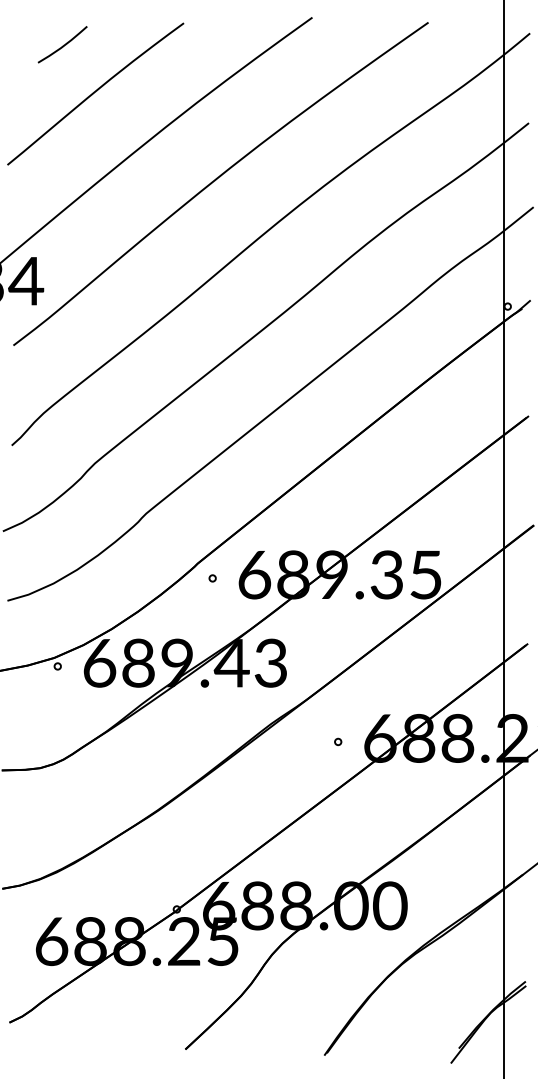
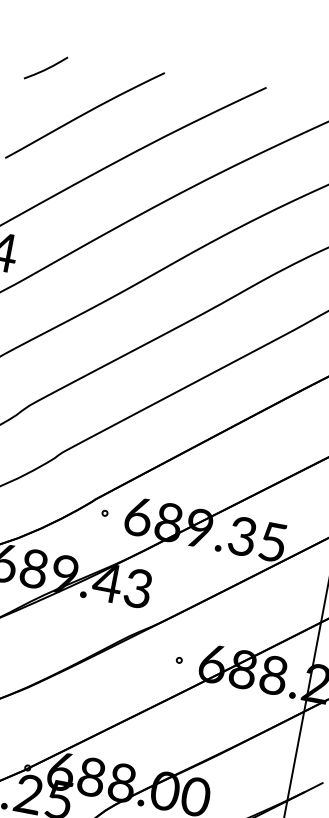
curve: (62, 45) -> (45, 68), moved

